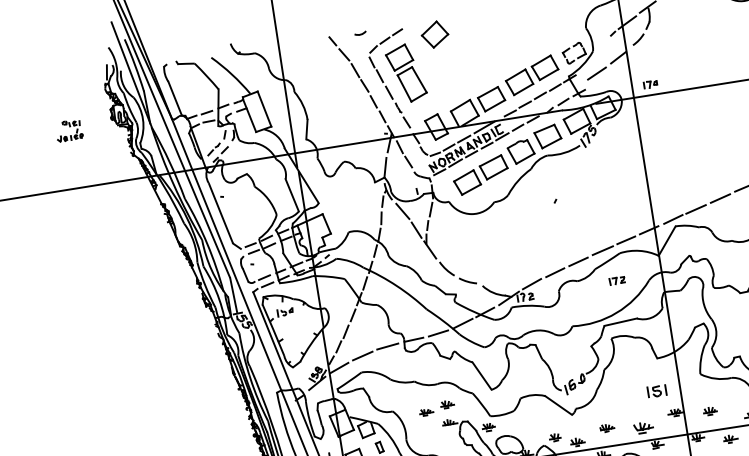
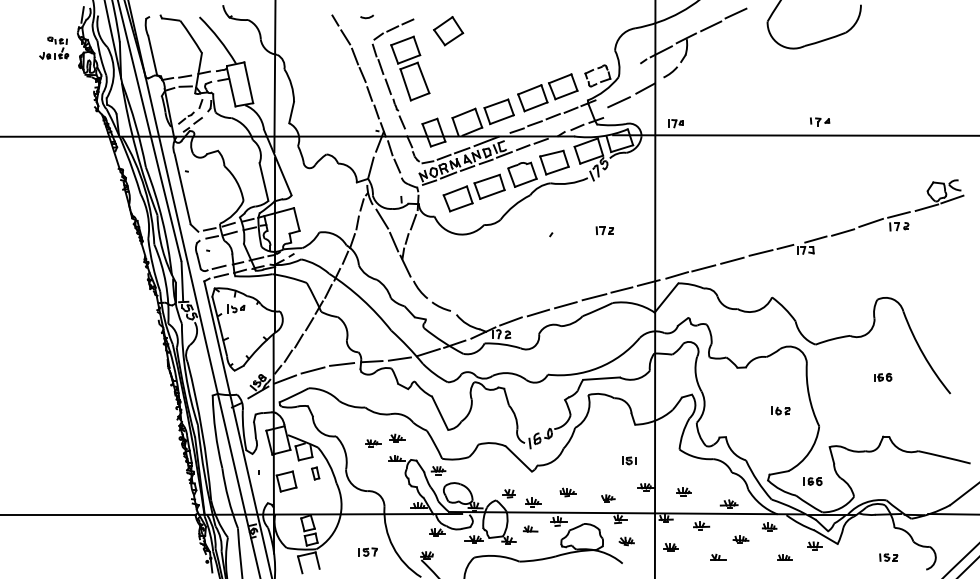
part: (69, 130) -> (54, 47), moved
part: (616, 280) -> (604, 230), moved
part: (657, 391) -> (629, 460), size x0.62
part: (644, 427) -> (608, 498), size x0.62

